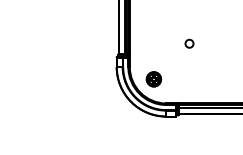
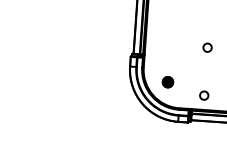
part: (153, 79) -> (167, 82), size x0.7
circle: (189, 89) -> (204, 95), added

